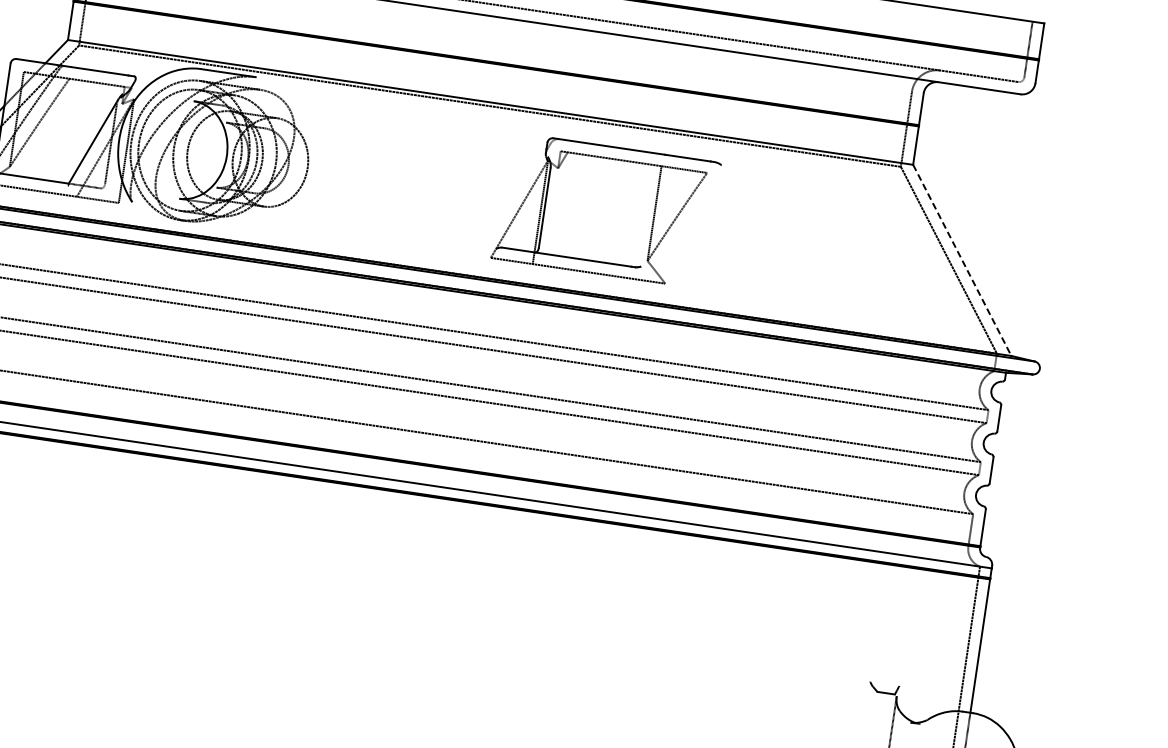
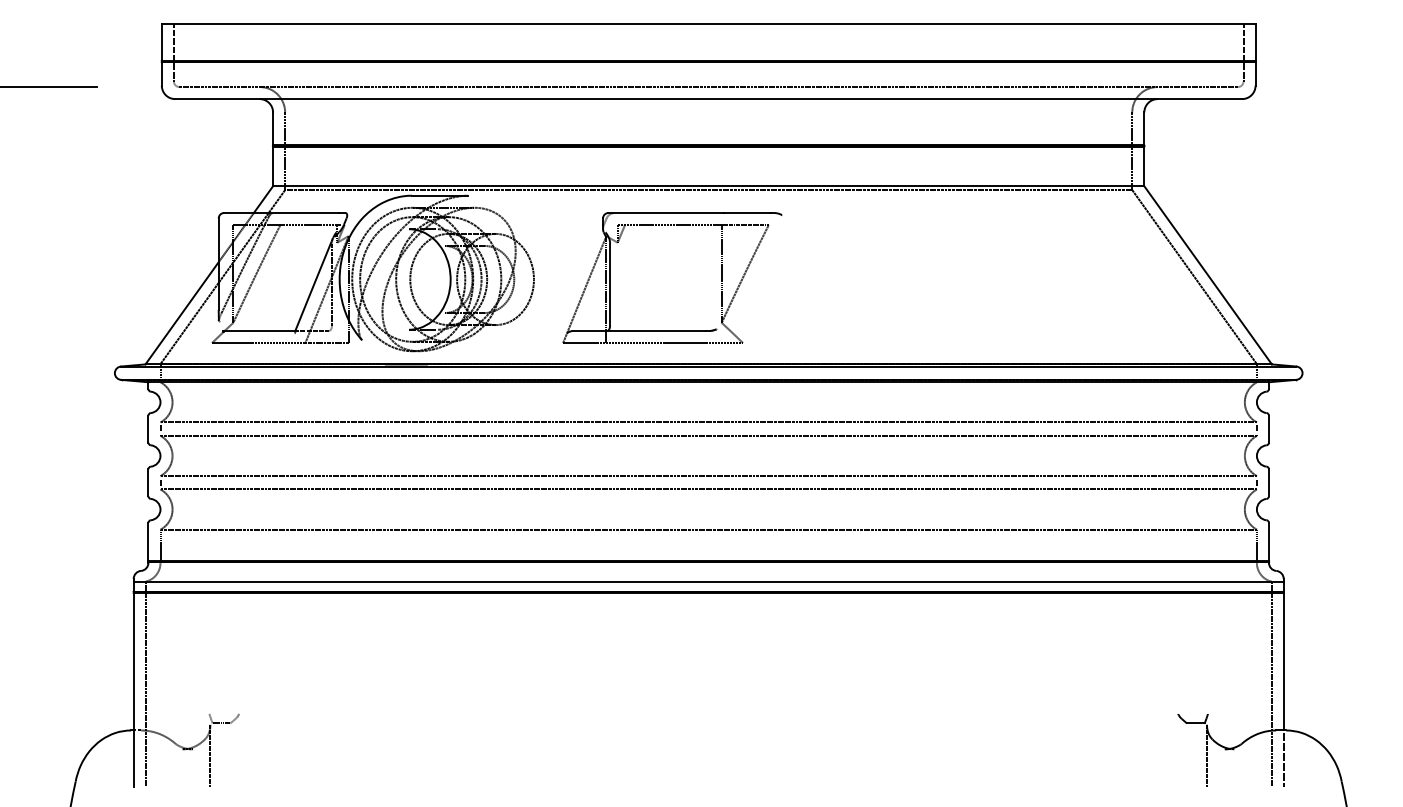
part: (653, 217) -> (721, 277), moved
line: (962, 260) -> (1208, 275), dashed -> solid

